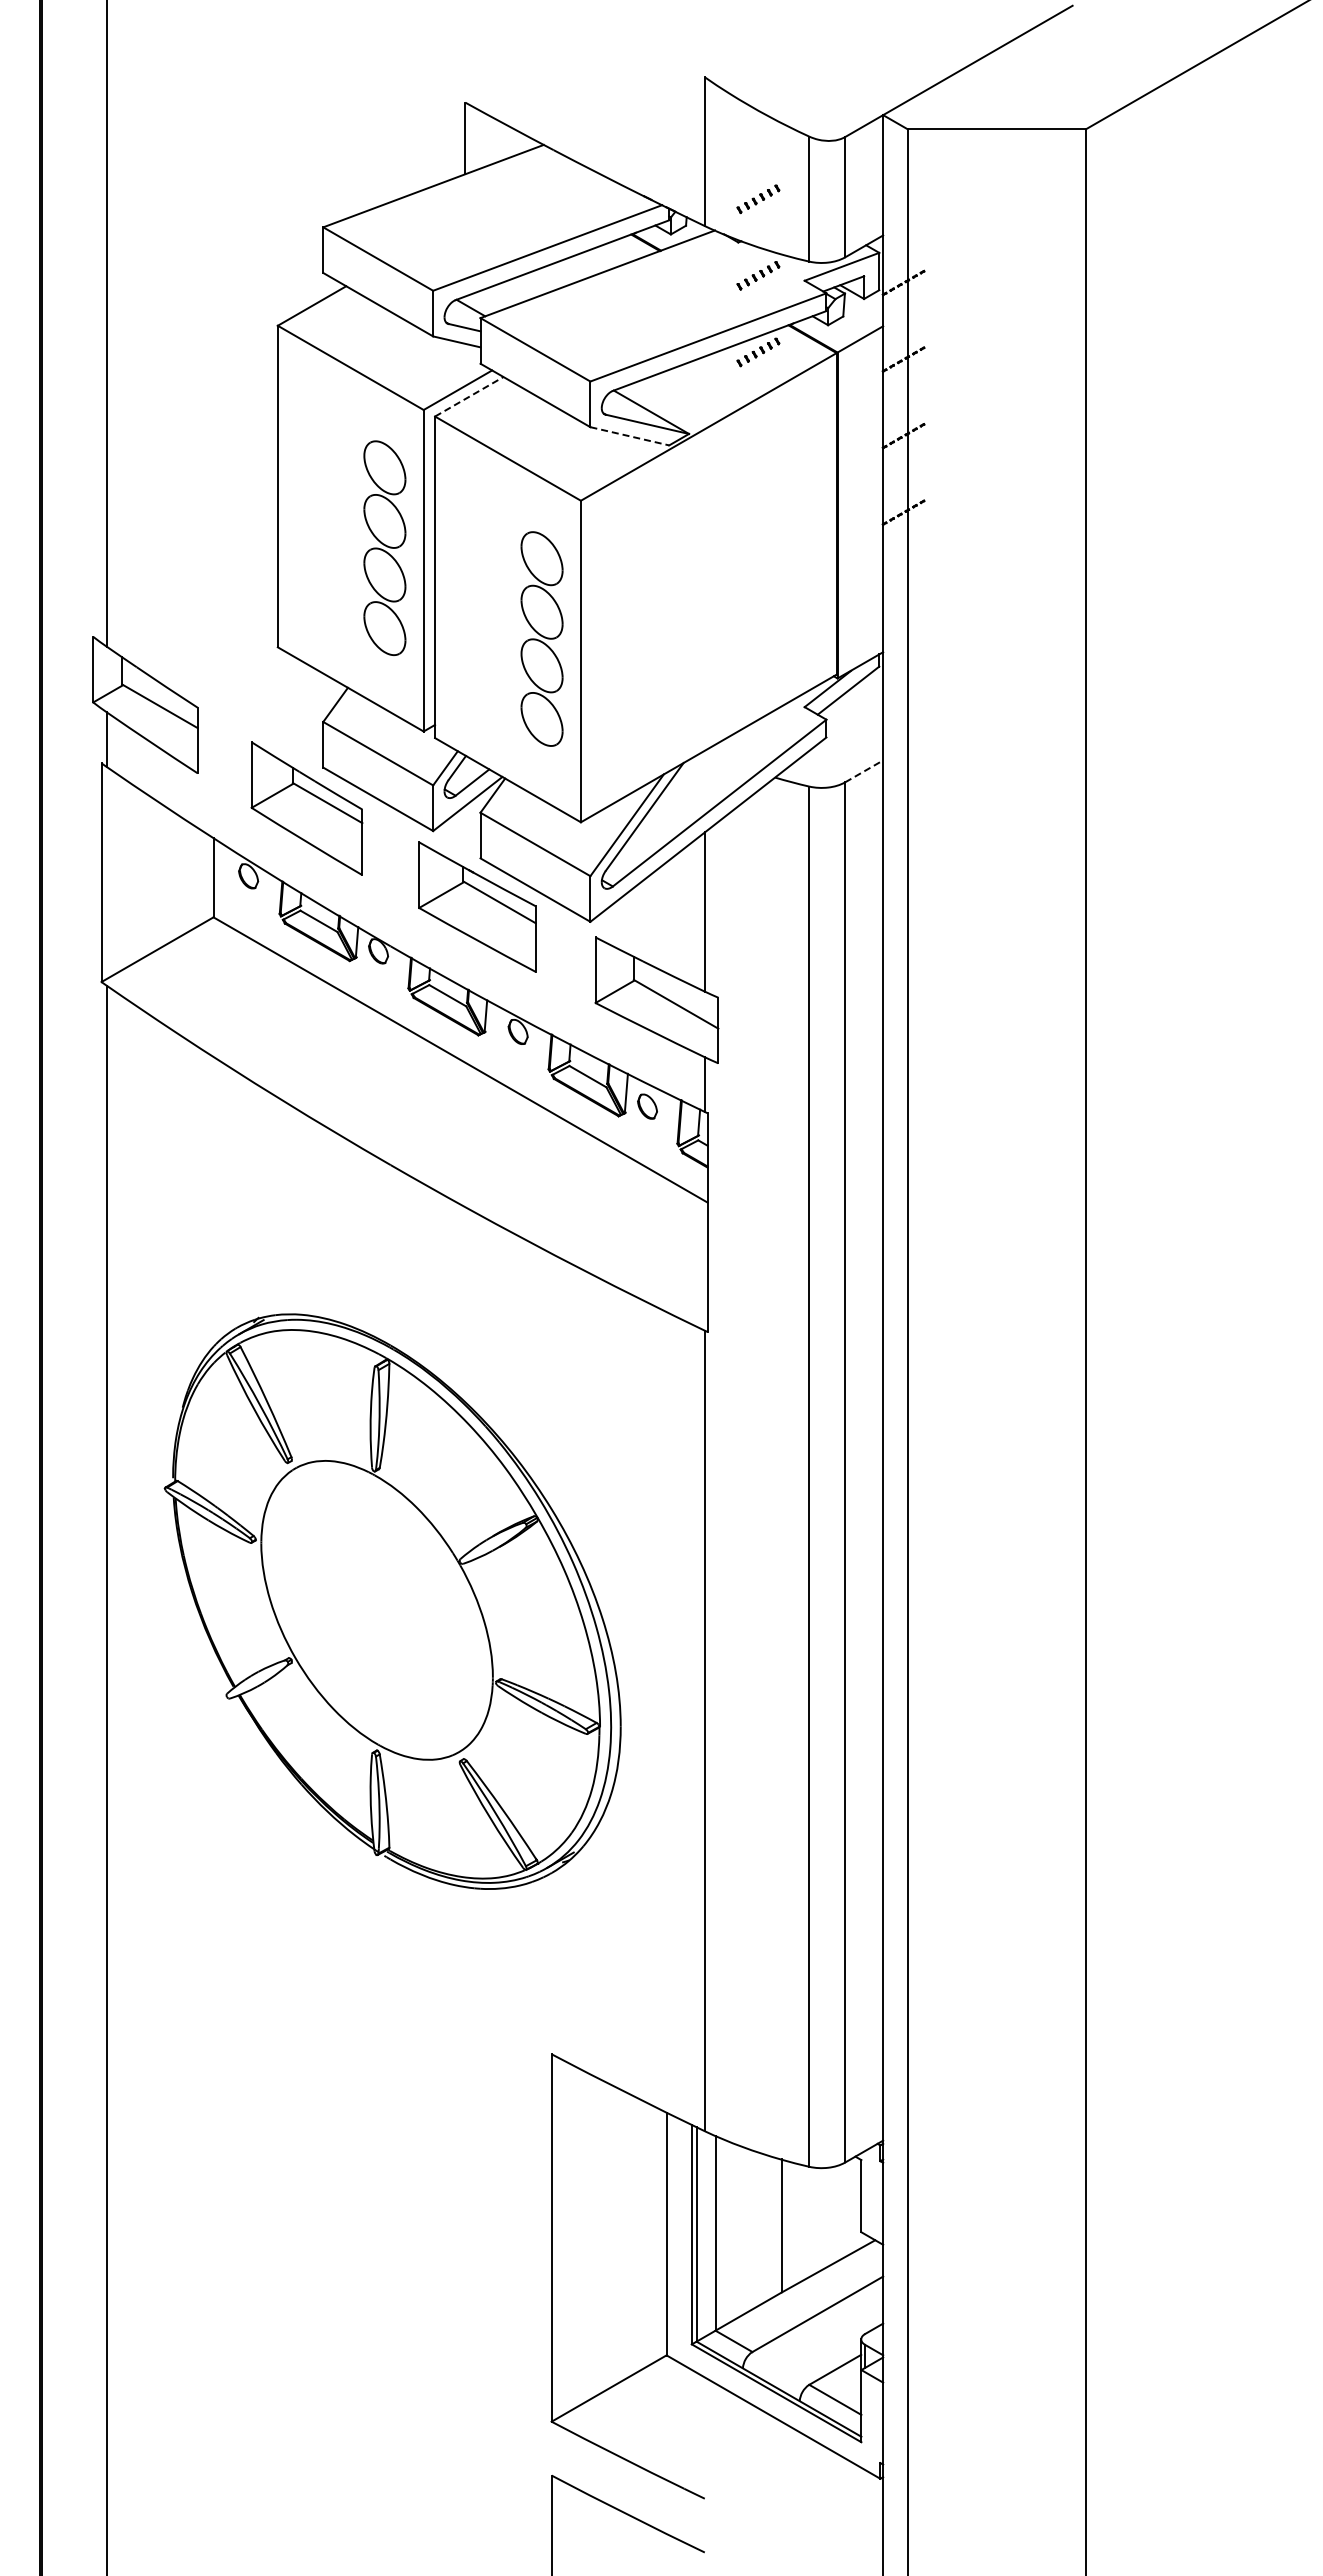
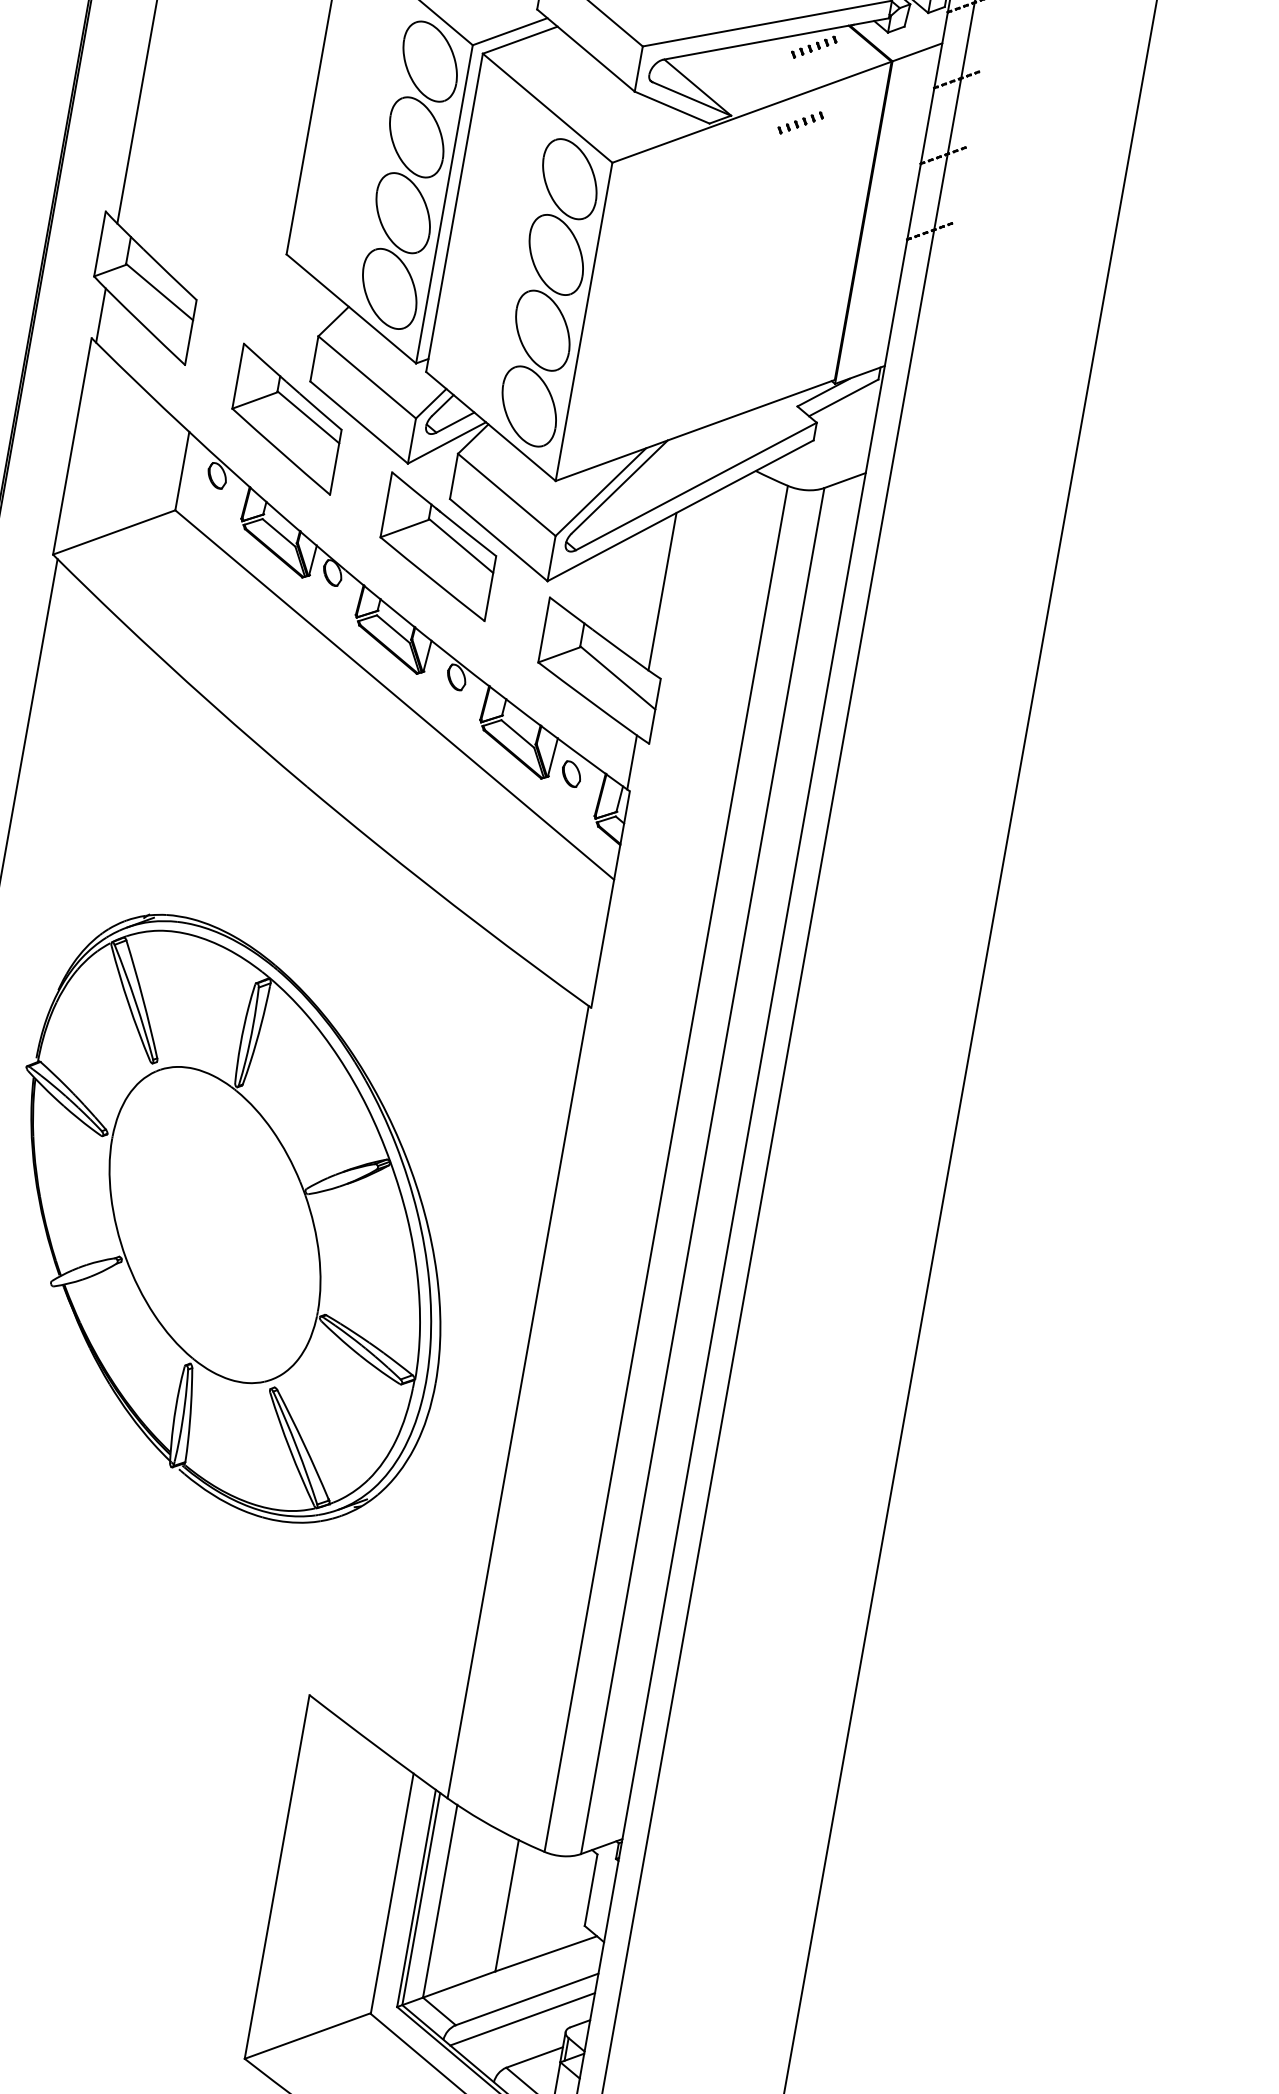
line: (469, 396) -> (520, 39), dashed -> solid
part: (758, 428) -> (800, 122), added
line: (630, 436) -> (672, 107), dashed -> solid
part: (384, 547) -> (409, 174), size x1.43
part: (541, 638) -> (549, 292), size x1.43
line: (864, 771) -> (845, 480), dashed -> solid
line: (816, 2334) -> (522, 2019), added

